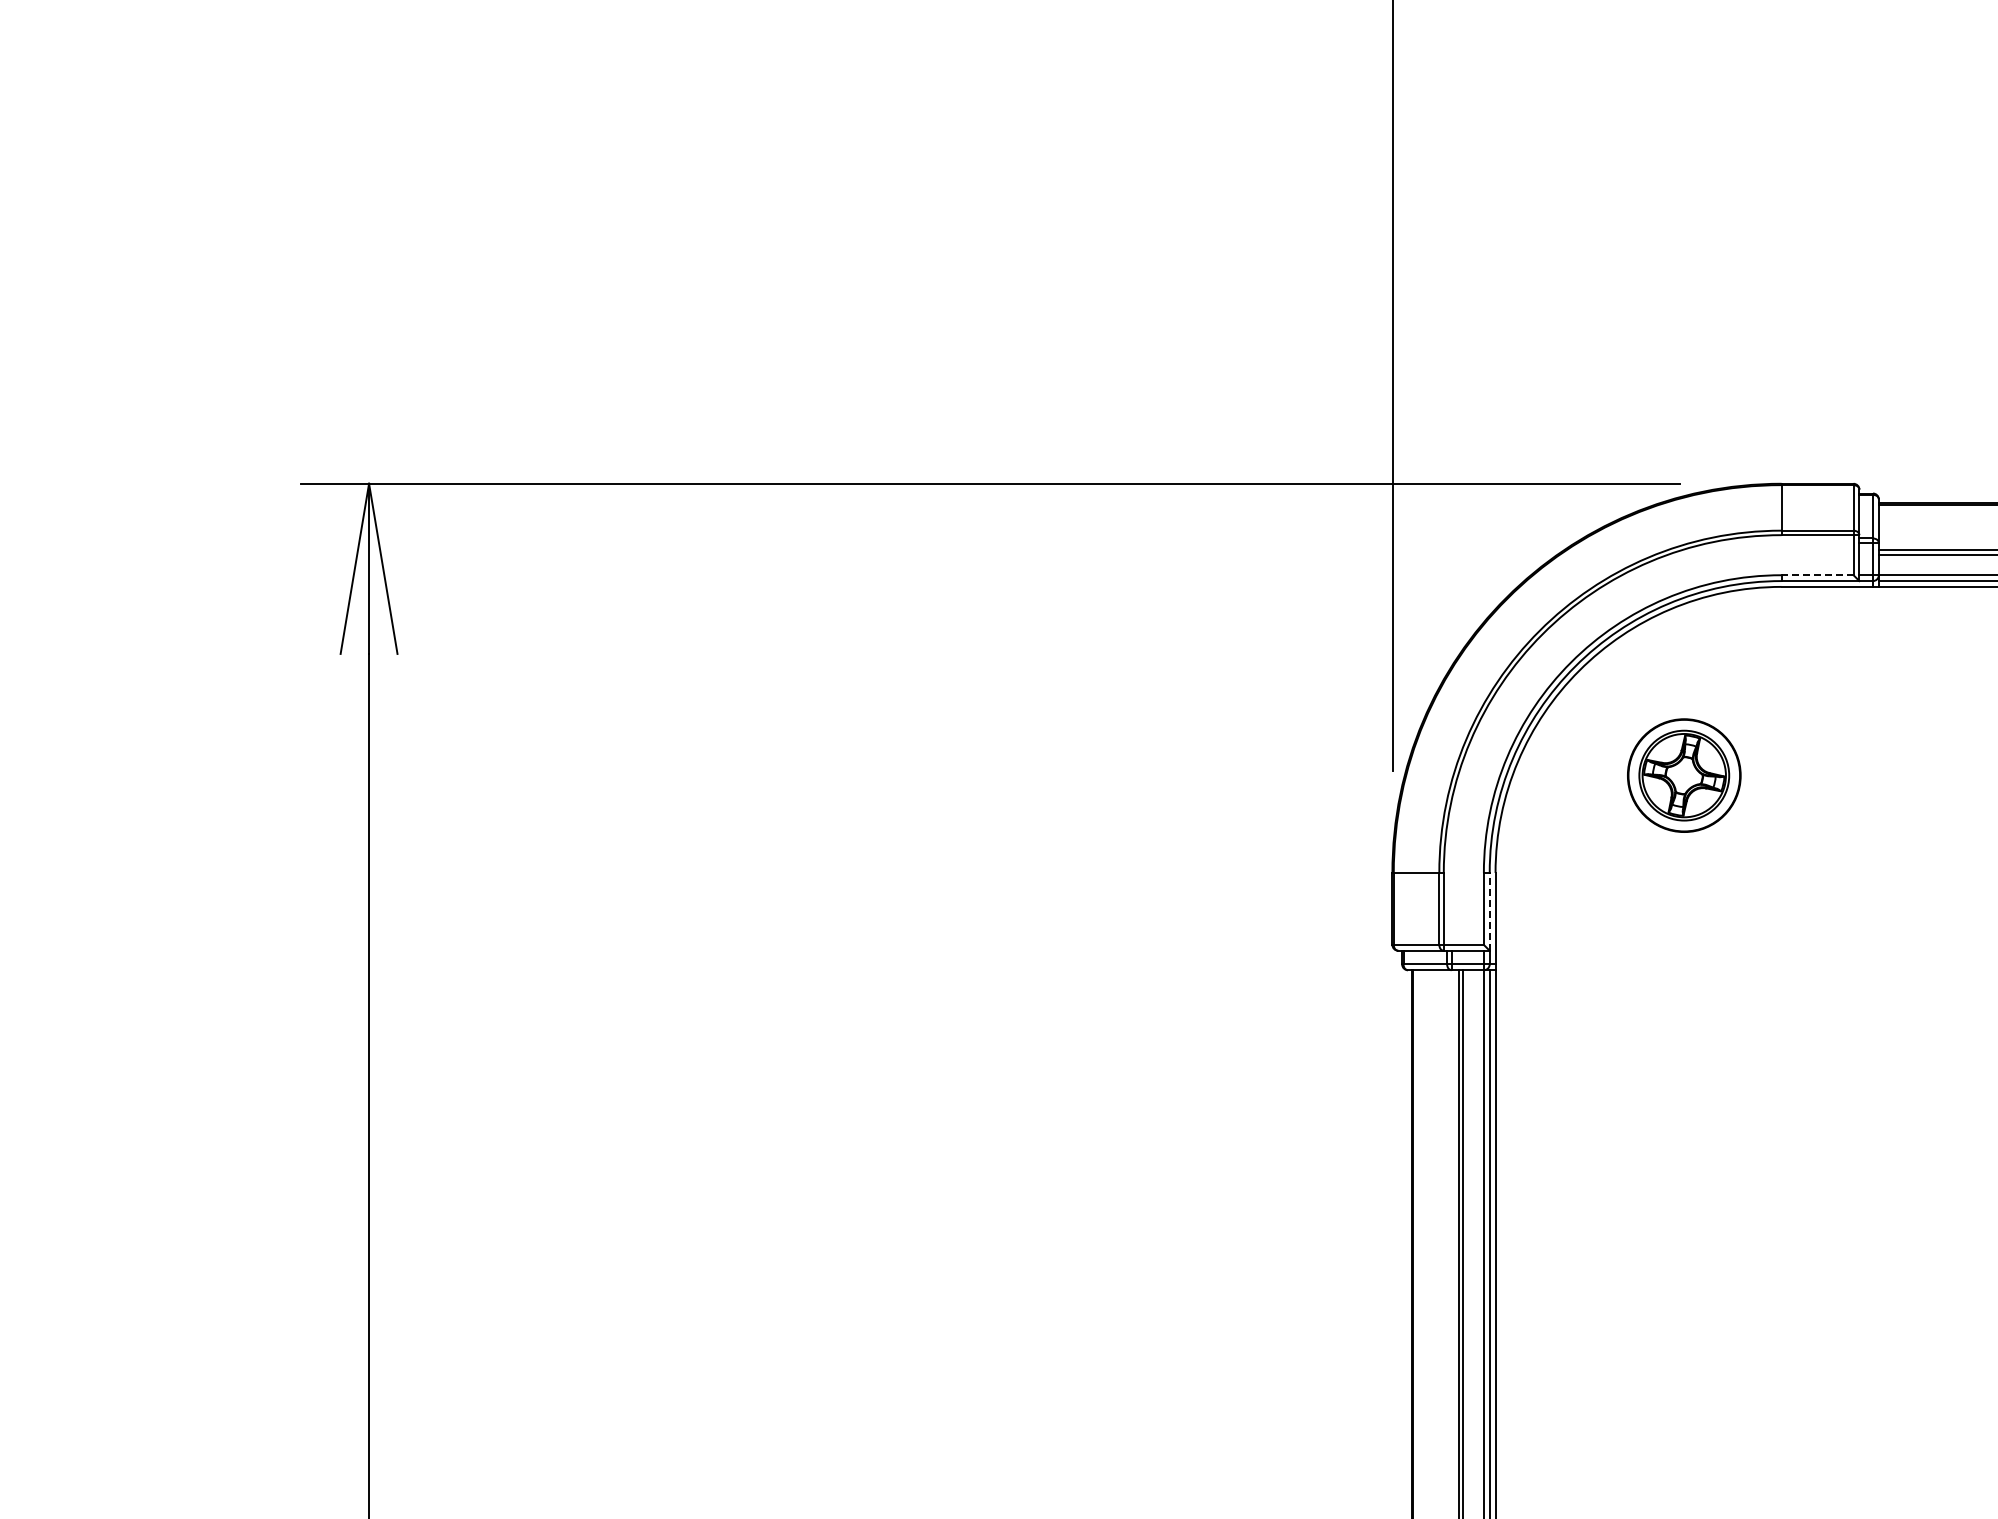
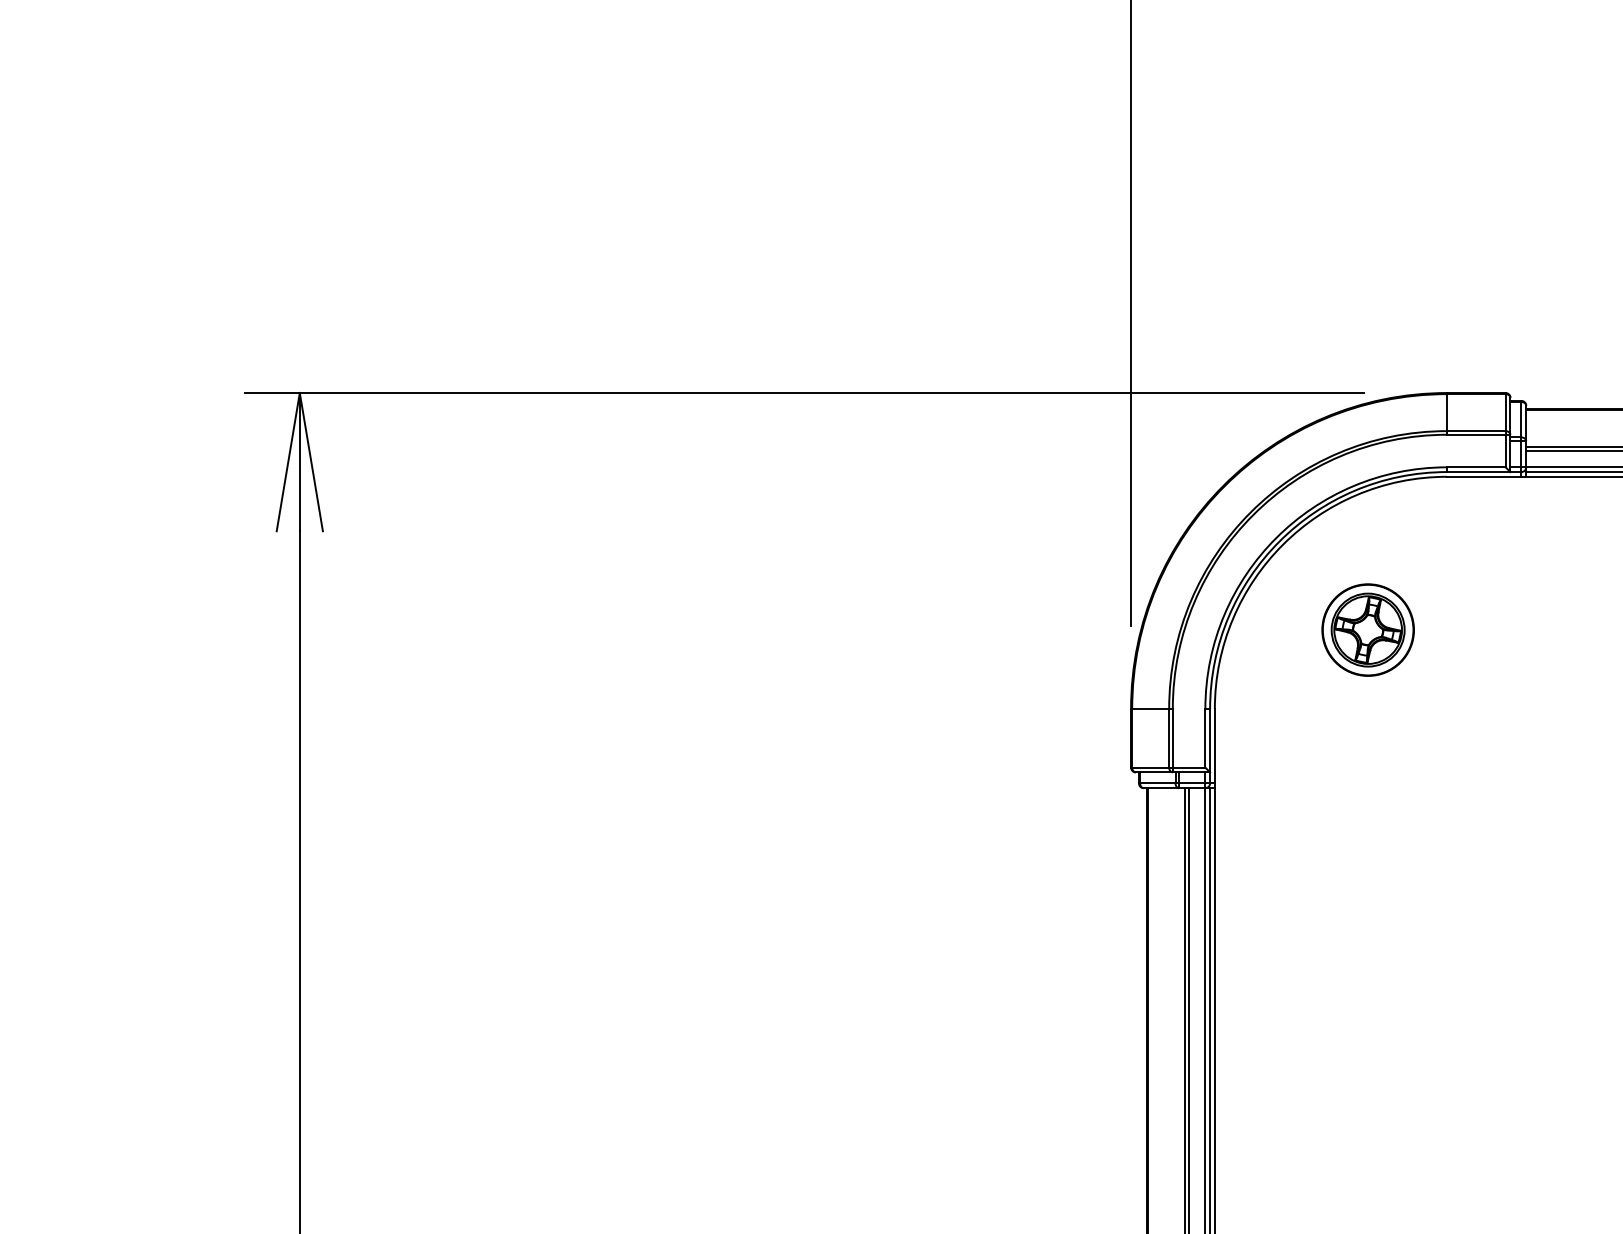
line: (1817, 575) -> (1476, 467), dashed -> solid
line: (1489, 911) -> (1209, 740), dashed -> solid

